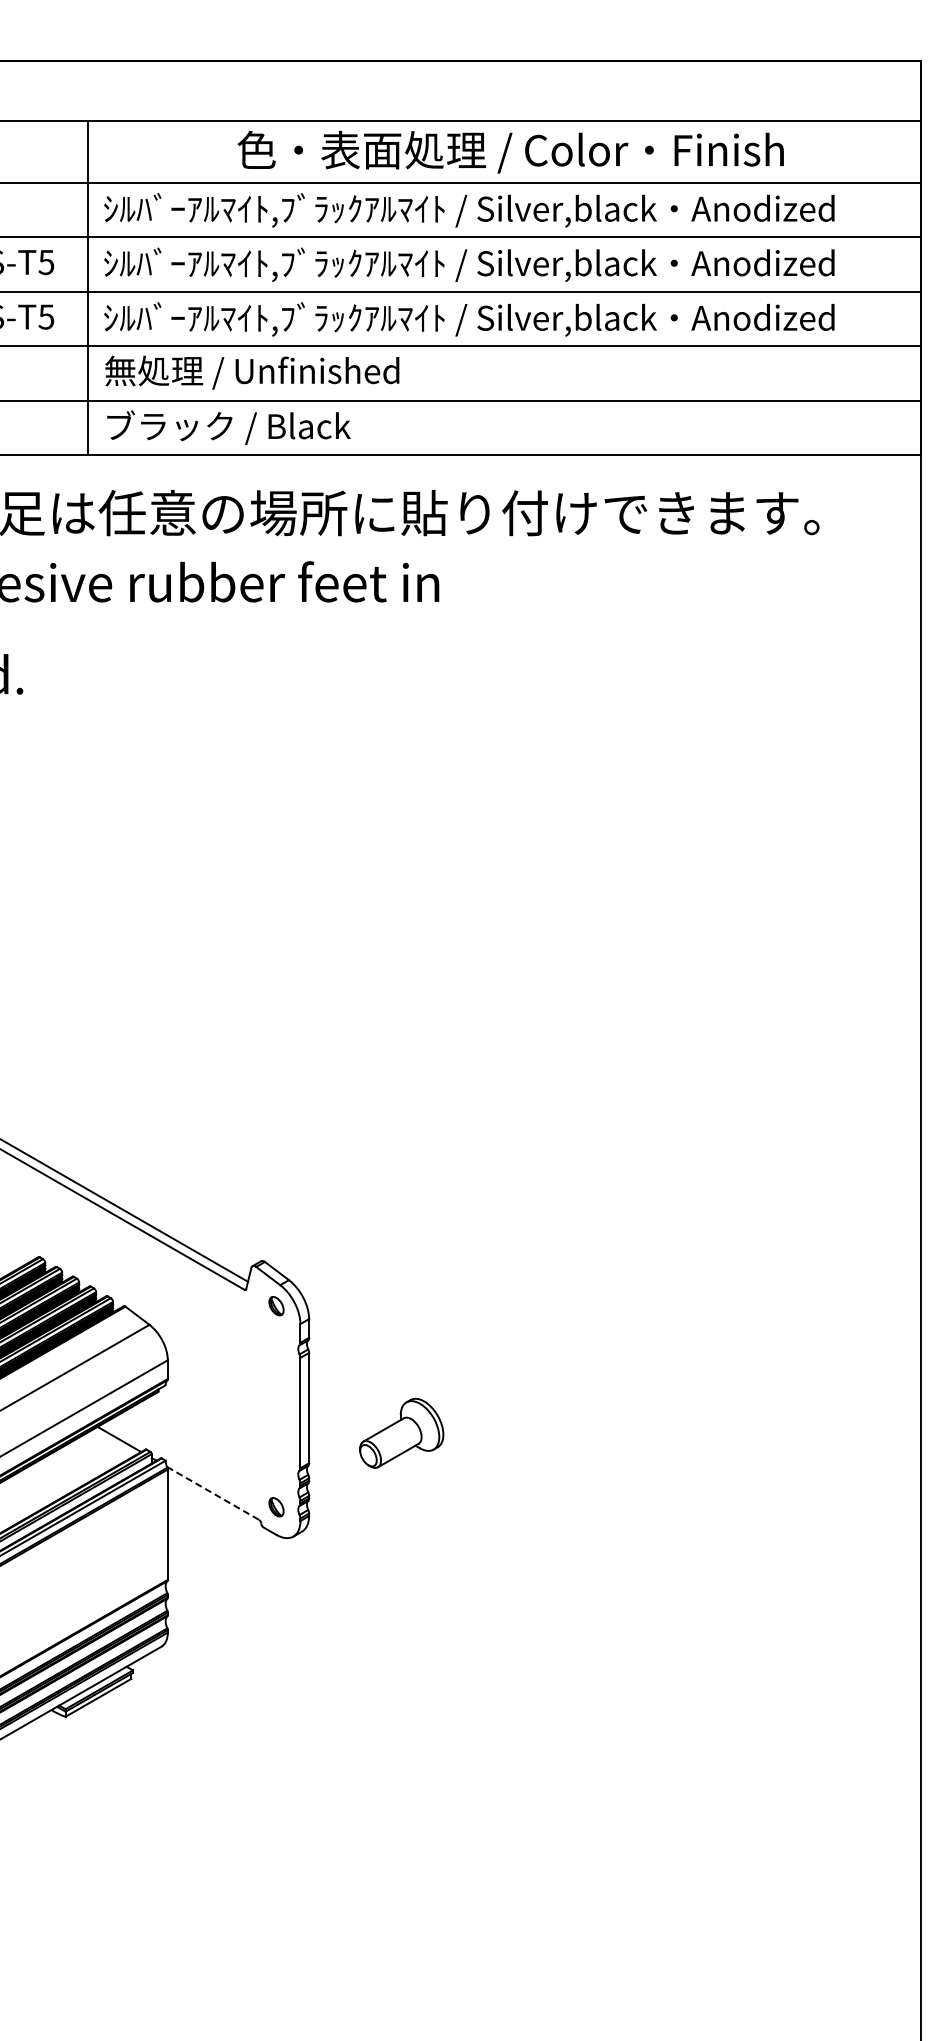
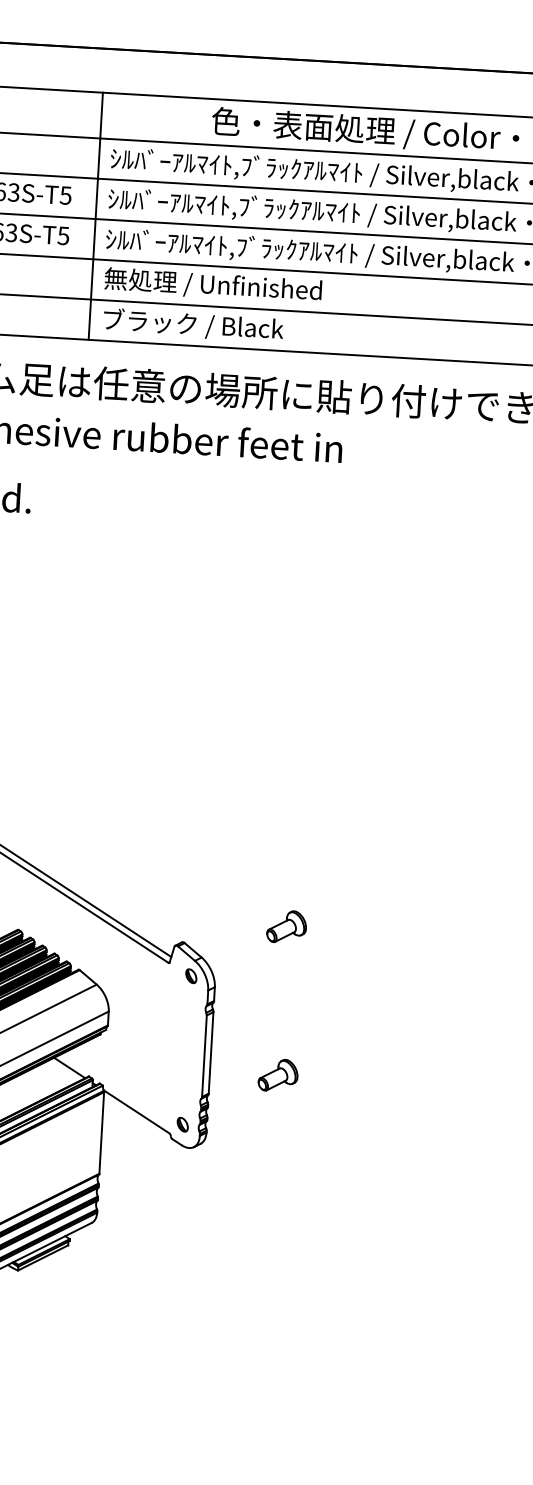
part: (401, 1231) -> (286, 926), added
part: (401, 1432) -> (278, 1074), size x0.62
line: (213, 1493) -> (136, 1111), dashed -> solid

